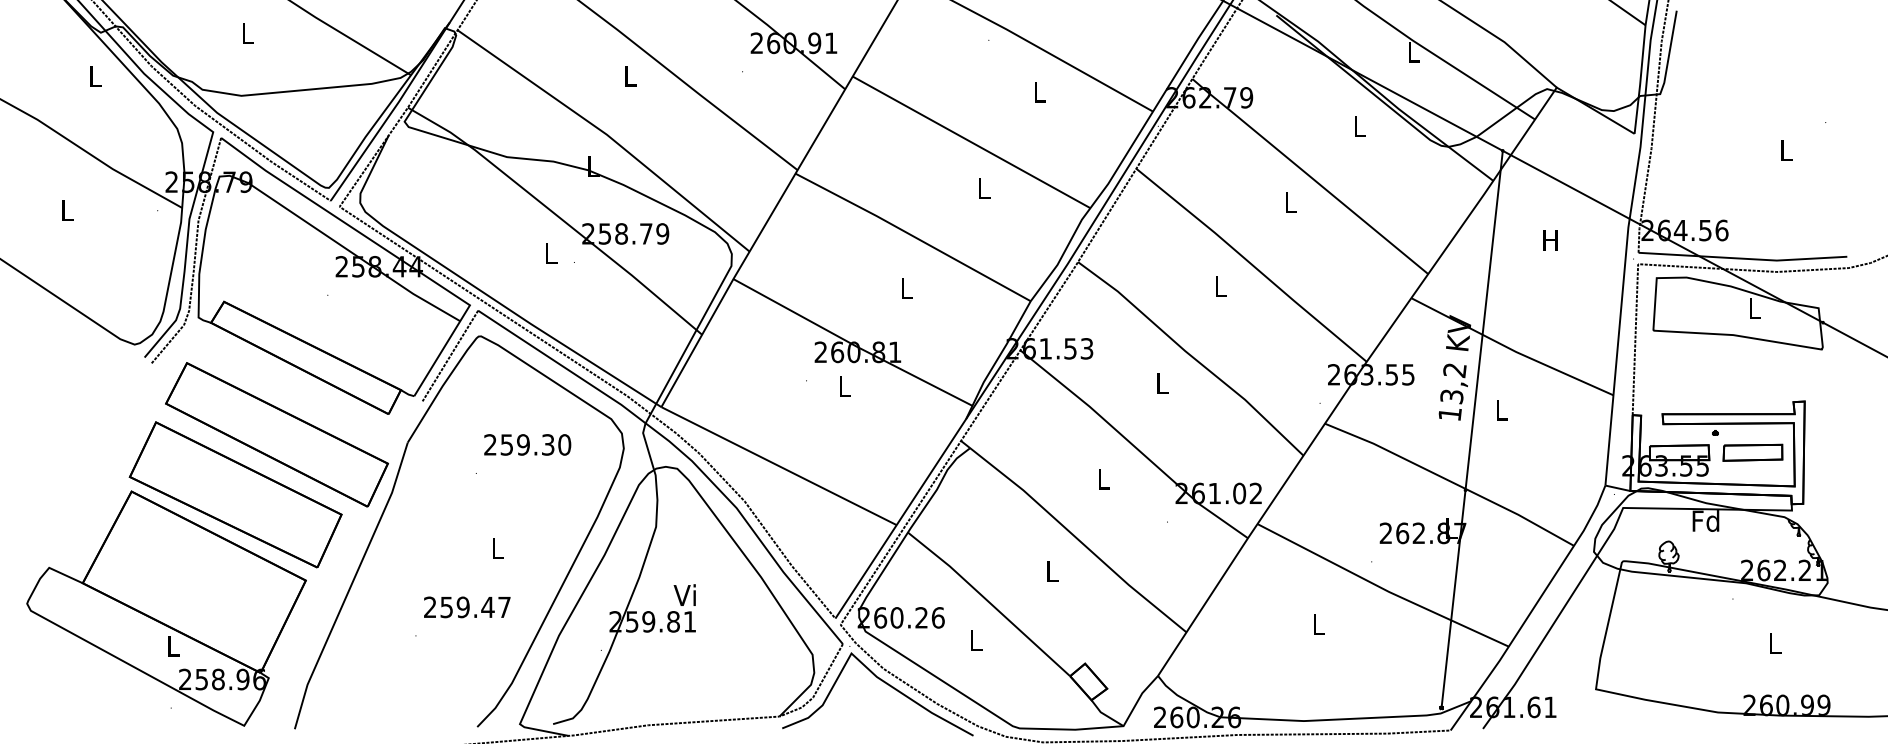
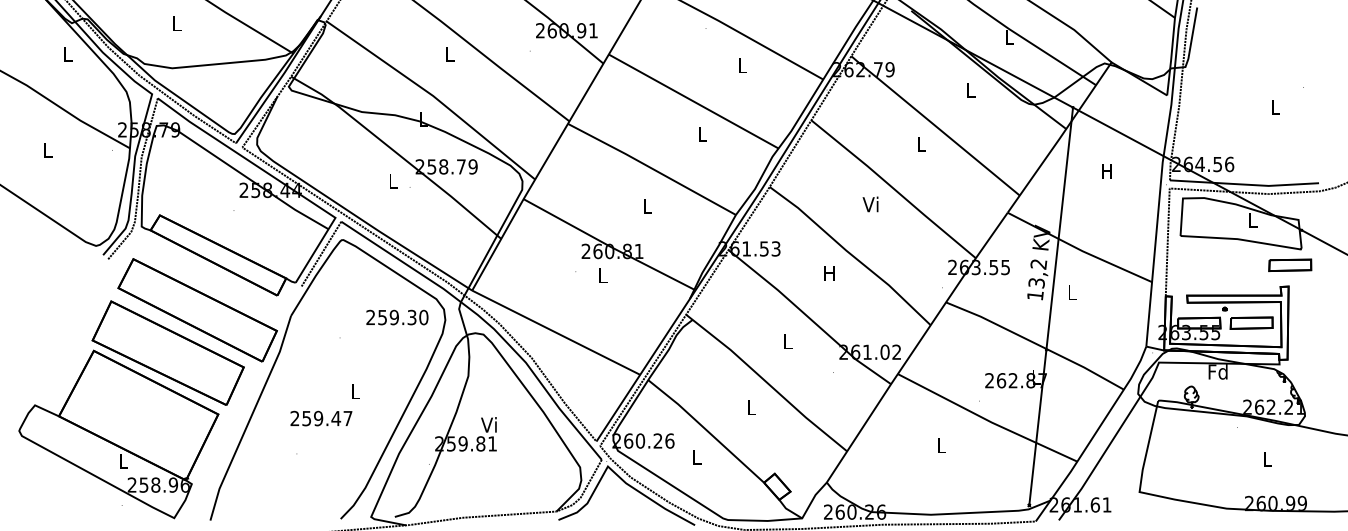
text: (1219, 286) -> (870, 204), L -> Vi
part: (1806, 371) -> (1289, 265), added
text: (1161, 383) -> (829, 273), L -> H
text: (527, 444) -> (397, 317), moved
text: (467, 607) -> (321, 418), moved

